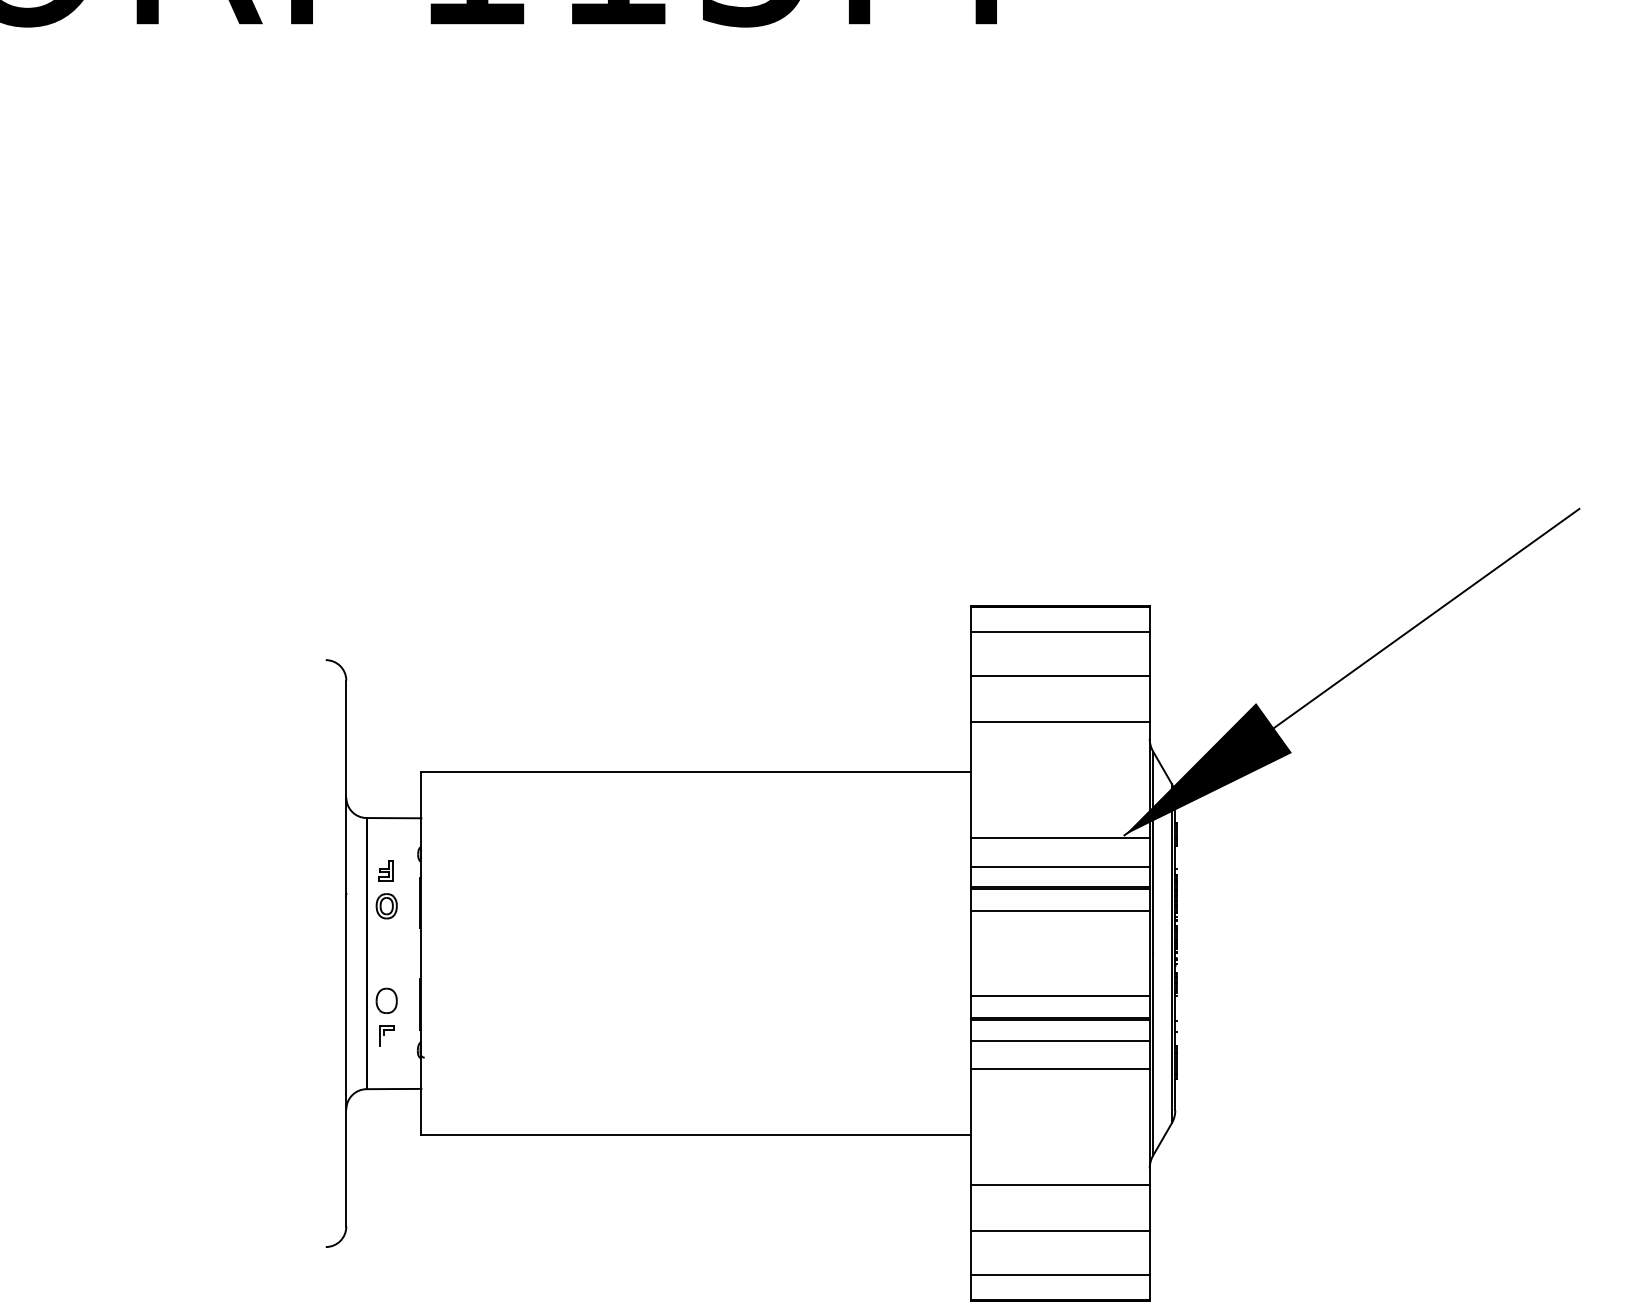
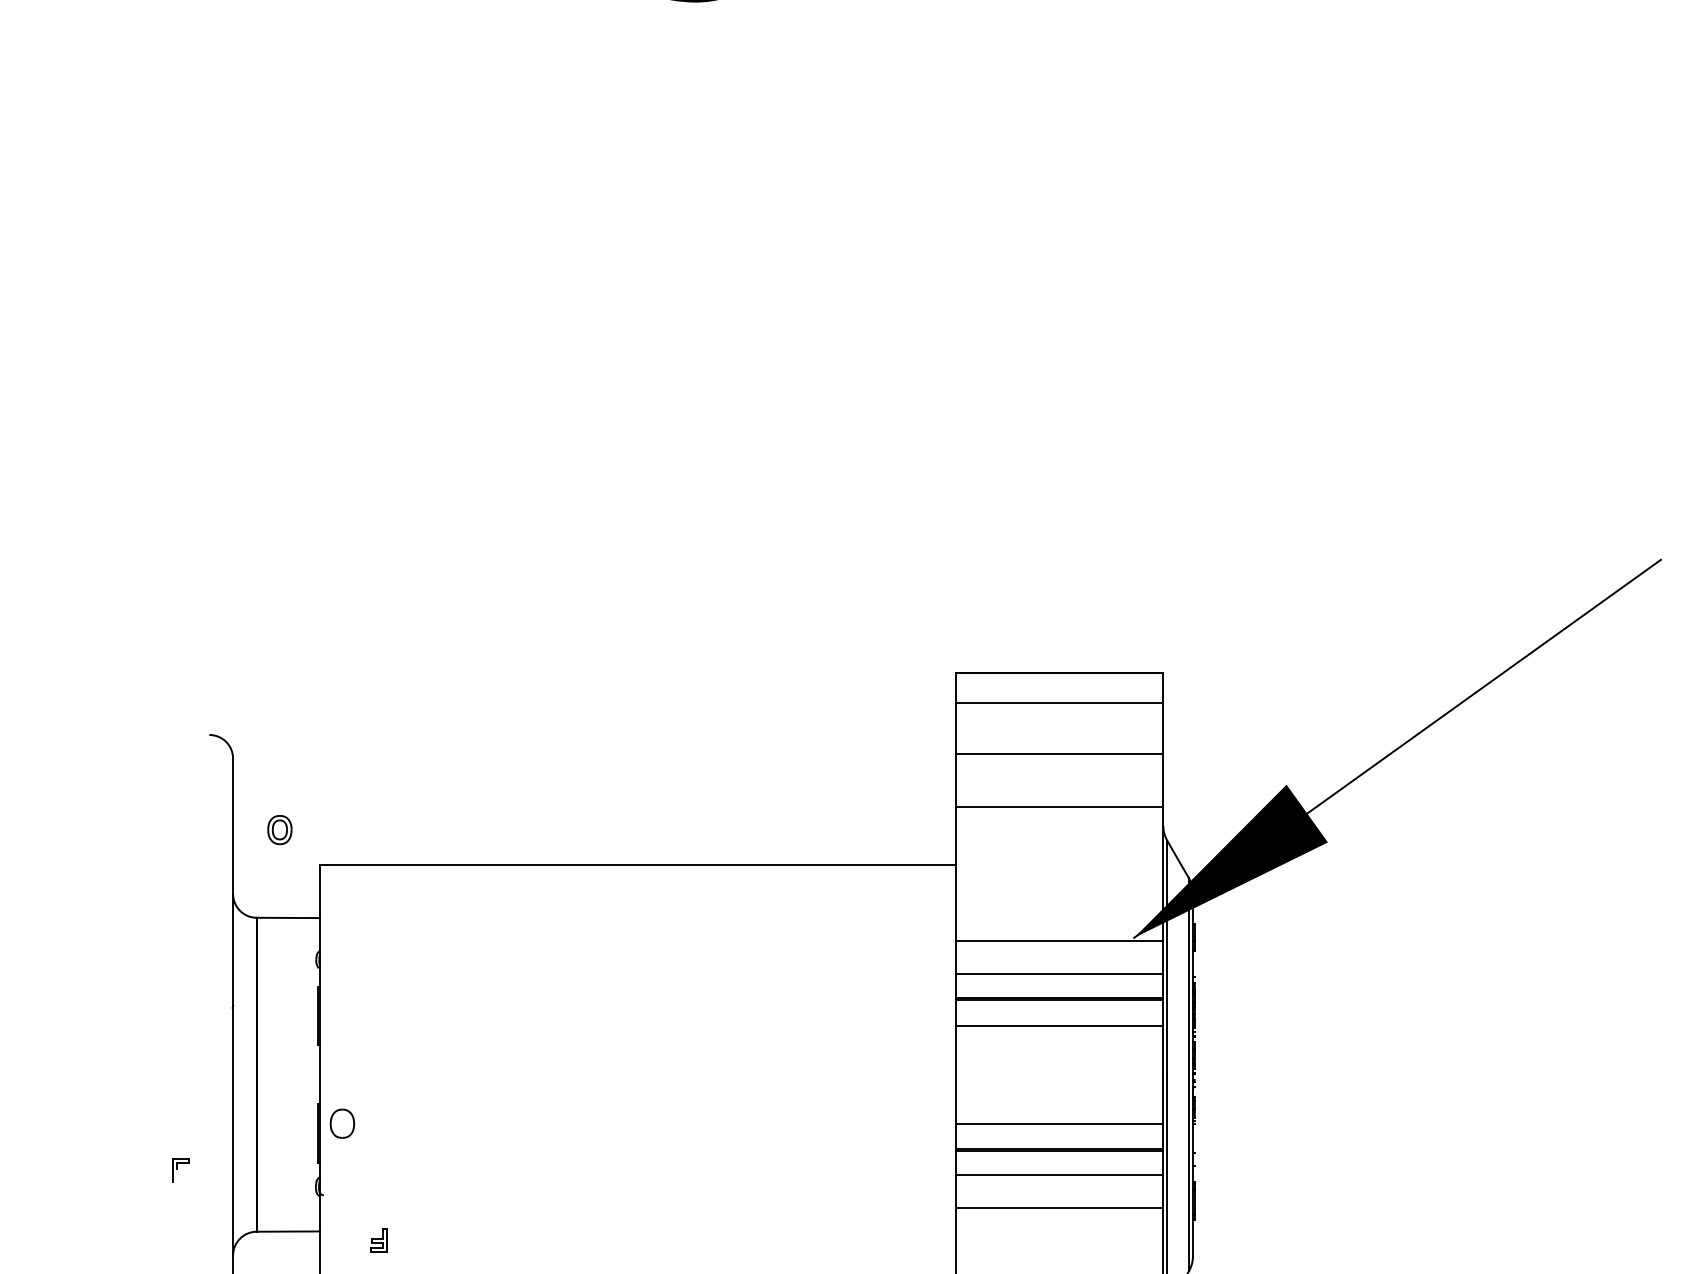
part: (385, 870) -> (378, 1240), moved
part: (386, 906) -> (279, 830), moved
part: (386, 1000) -> (342, 1123), moved
part: (386, 1035) -> (180, 1169), moved

